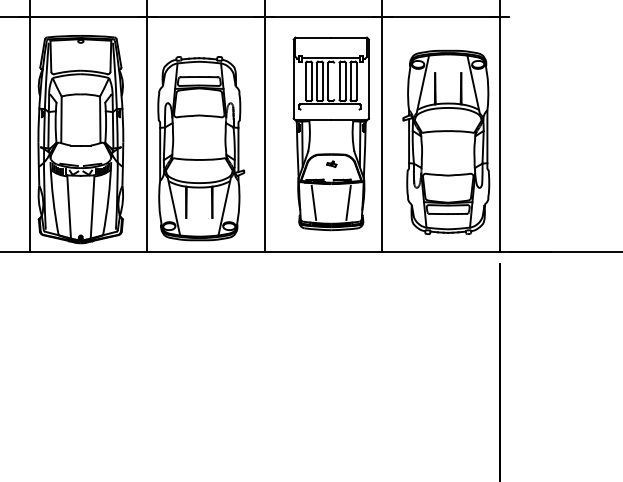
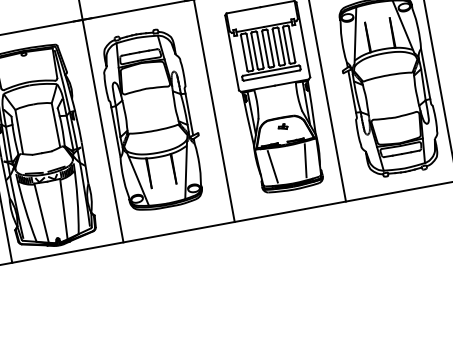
line: (334, 81) -> (271, 48), added
line: (329, 109) -> (271, 75), added
part: (201, 148) -> (154, 119), moved

